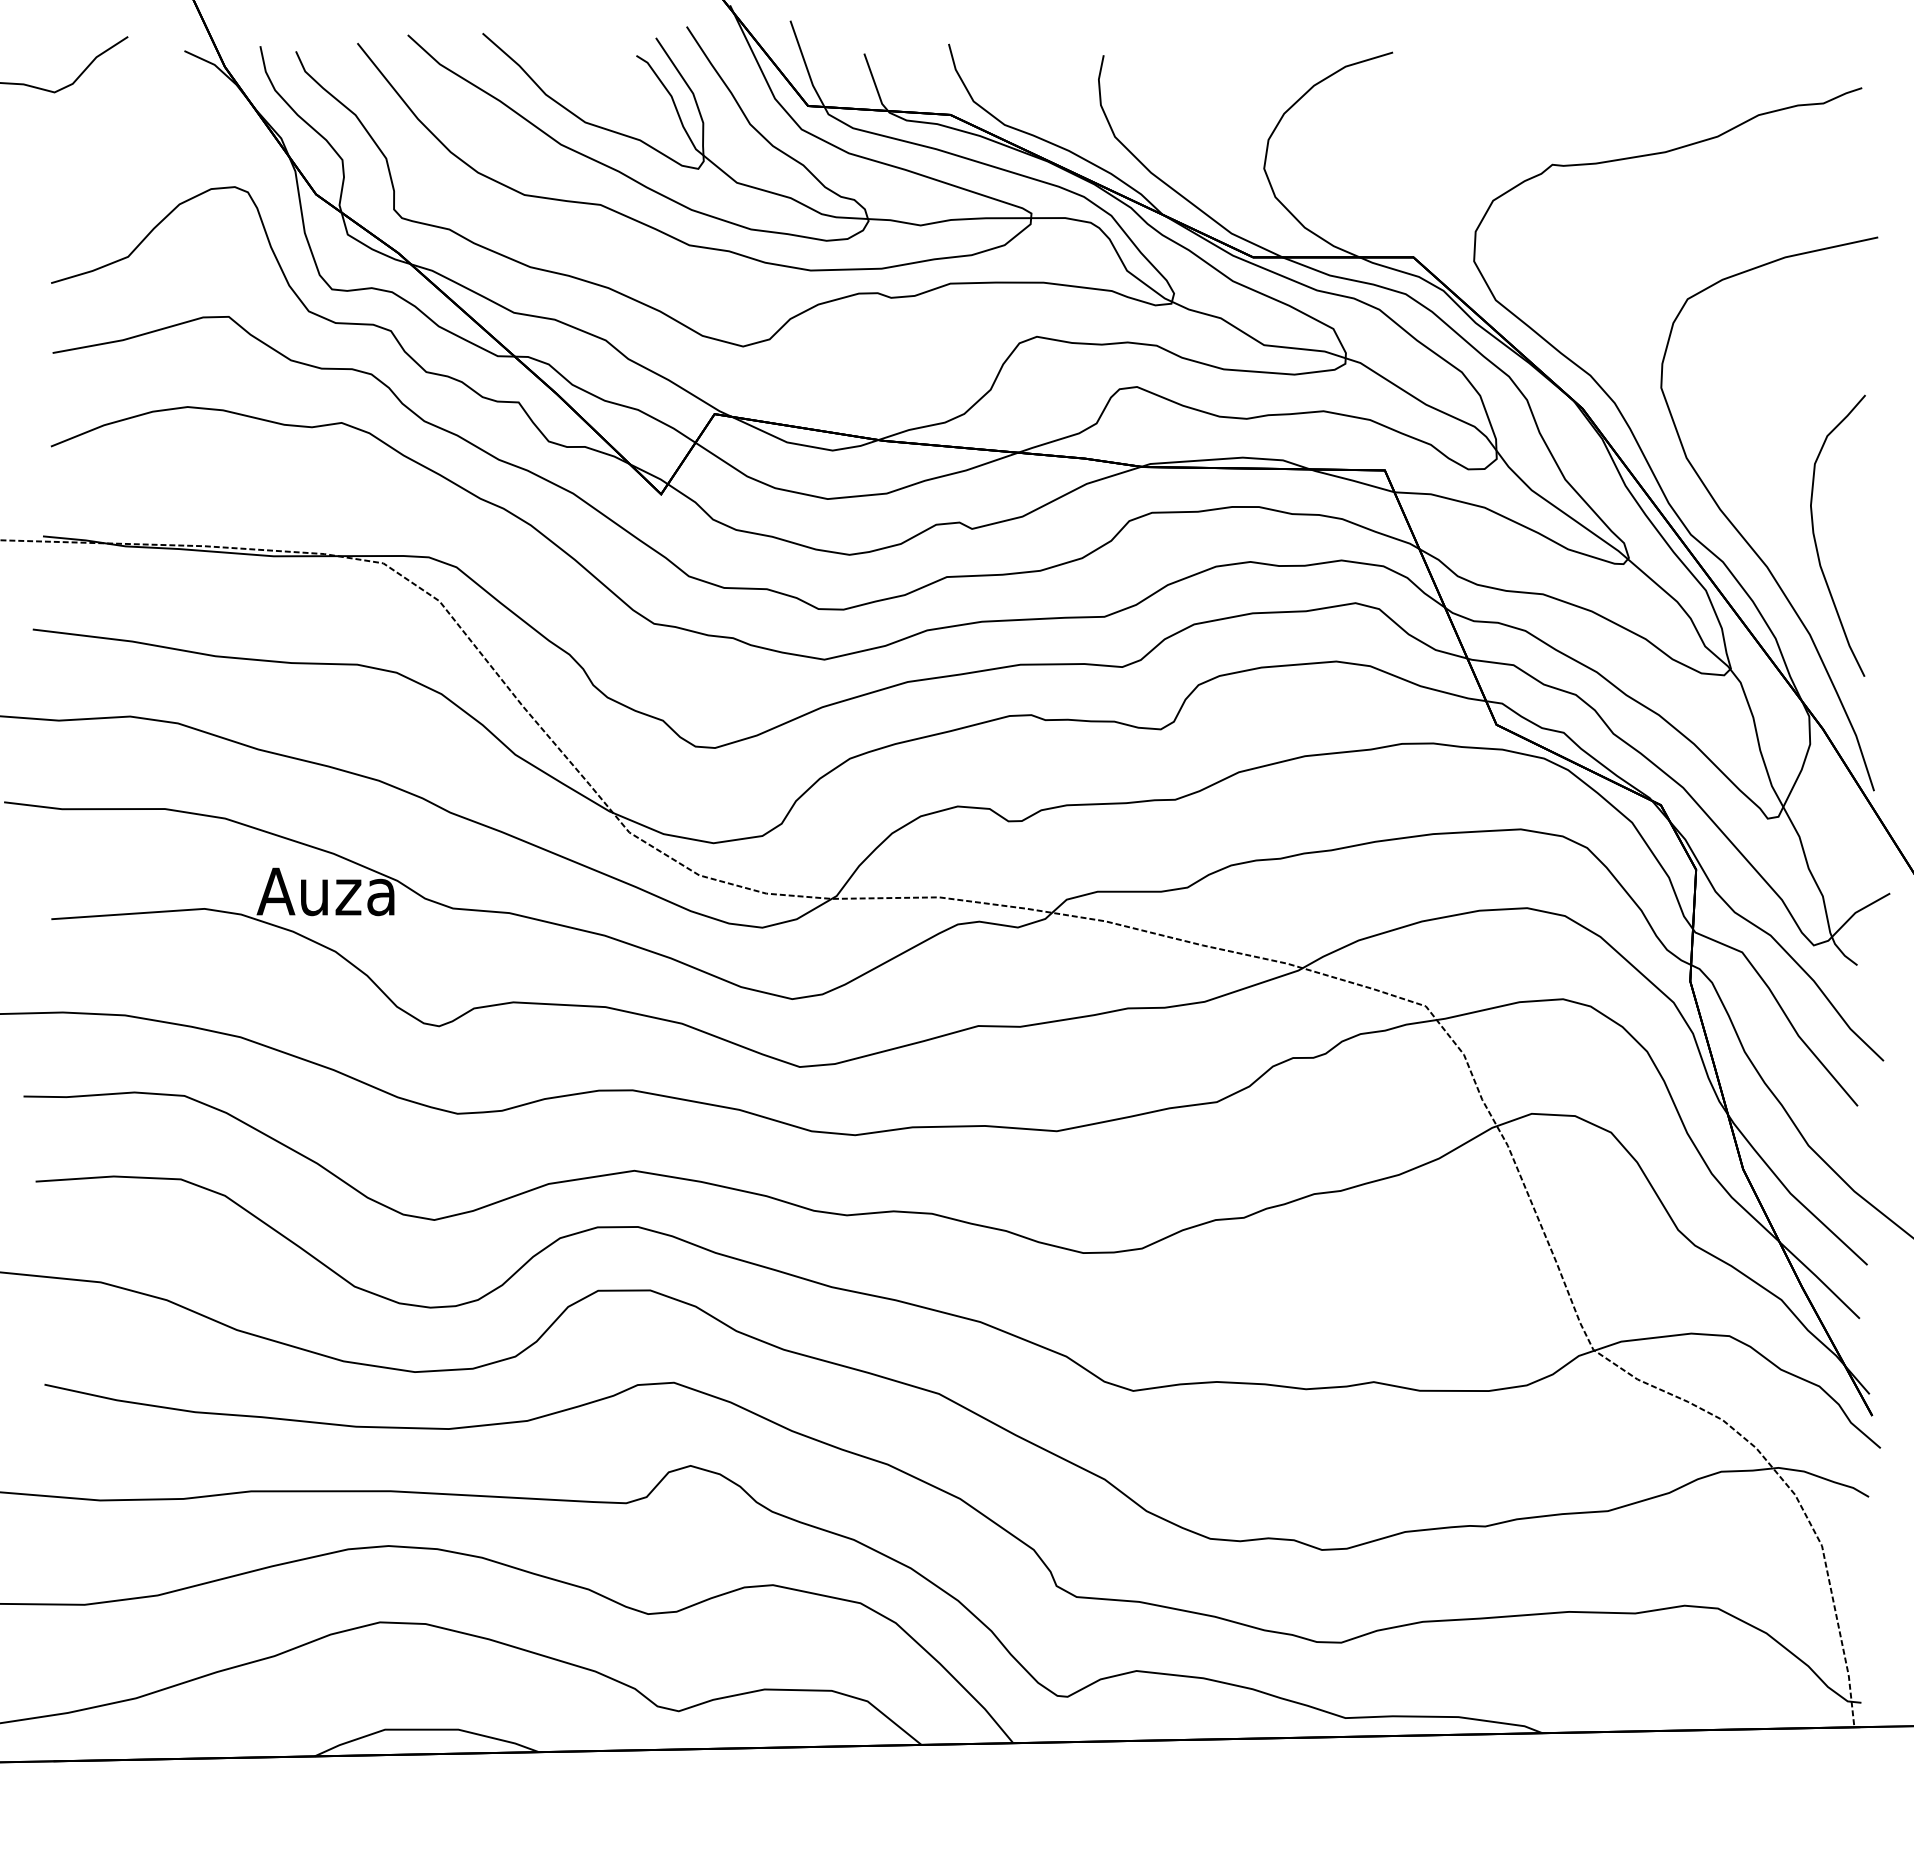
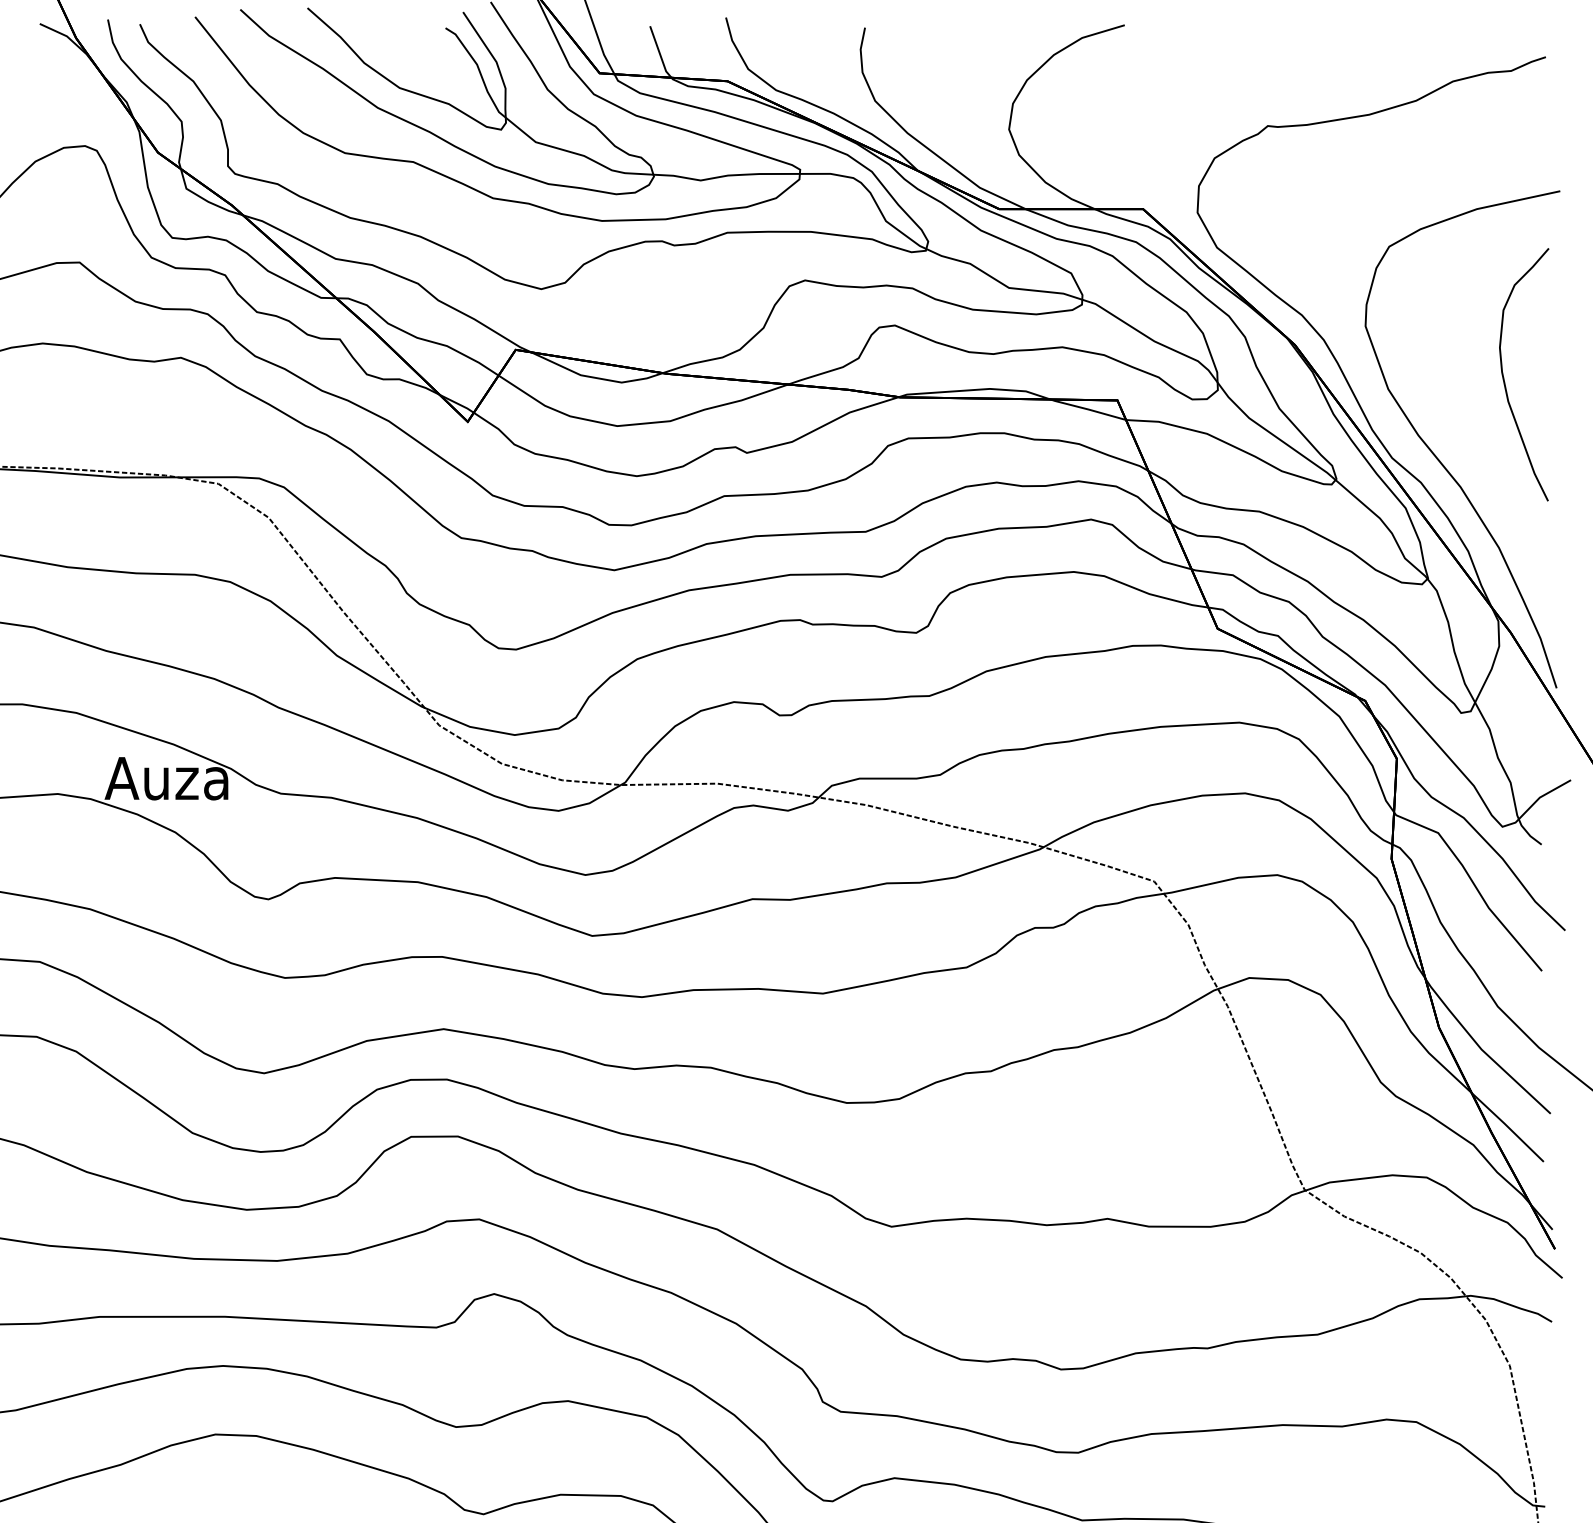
curve: (1816, 541) -> (1504, 379), moved

